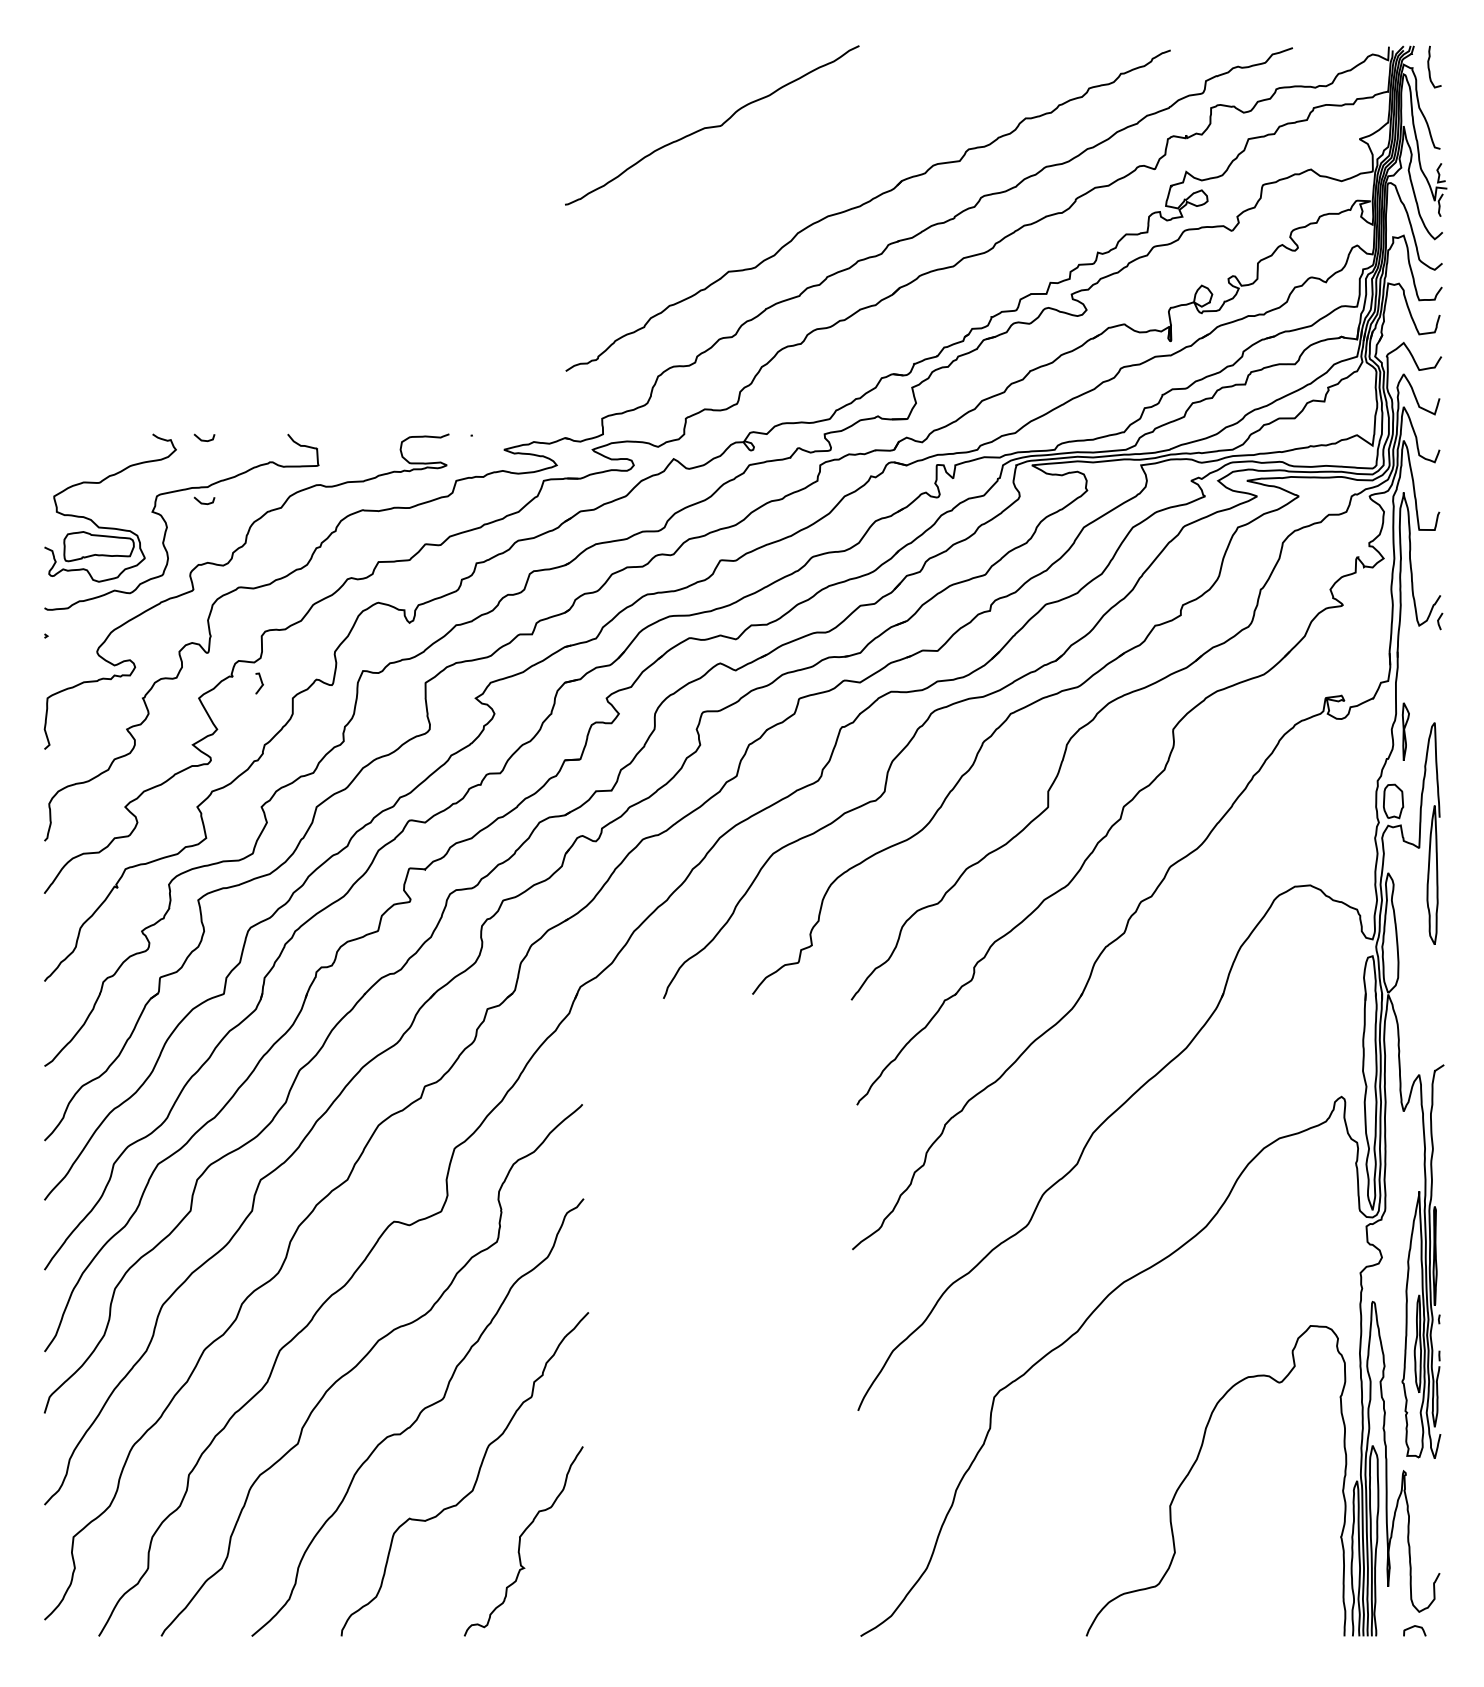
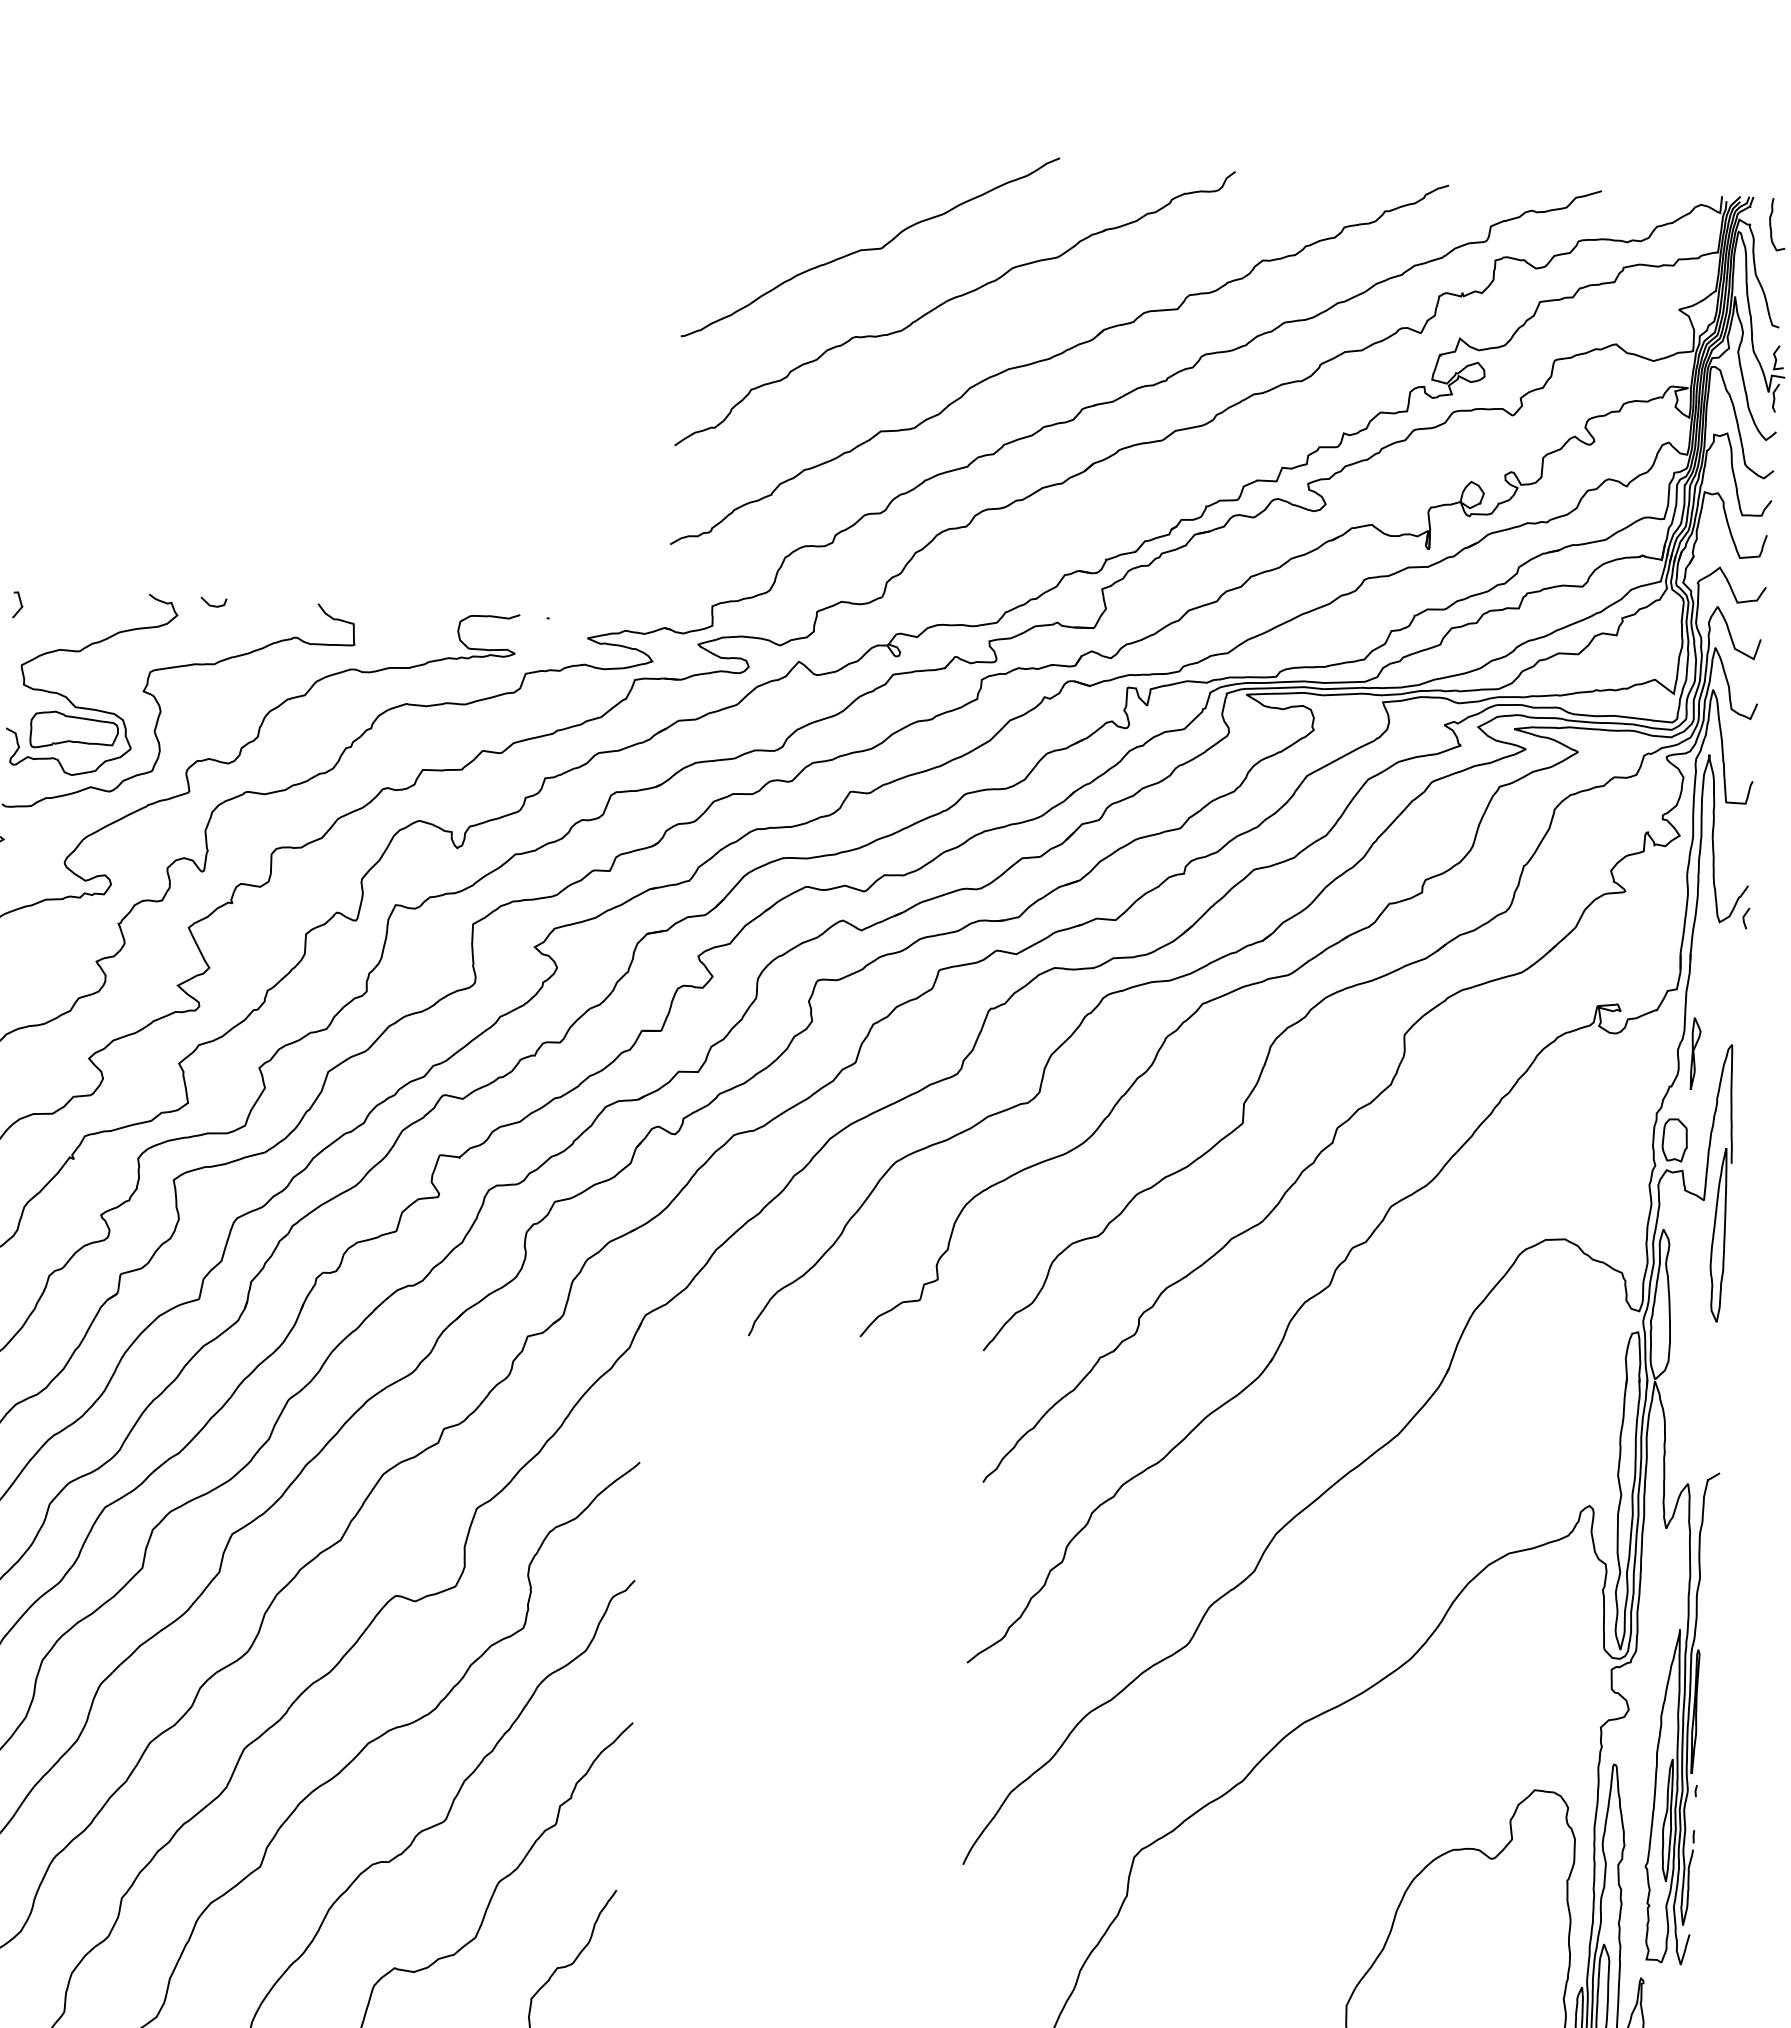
part: (778, 164) -> (950, 300), added
line: (204, 502) -> (209, 683), removed
curve: (261, 683) -> (20, 605), moved

